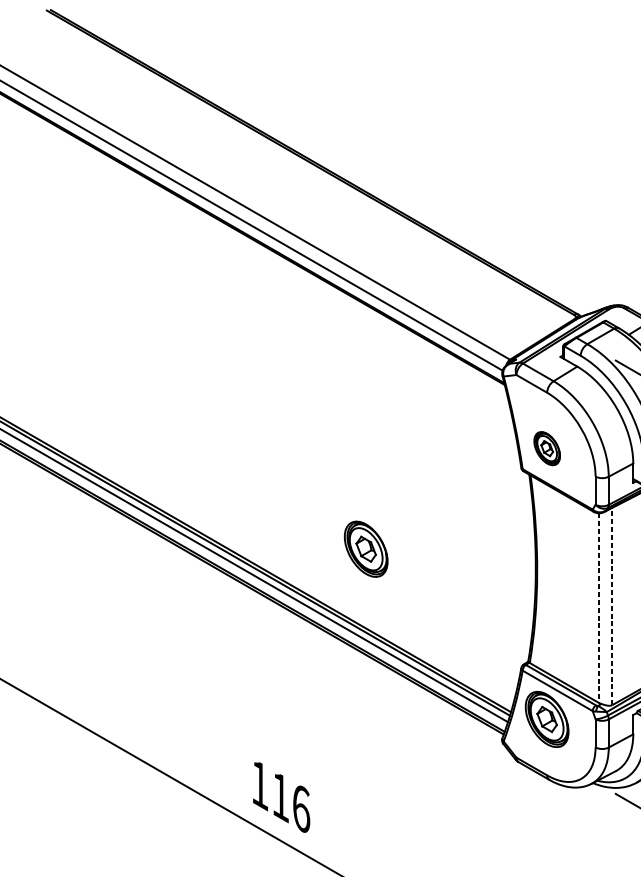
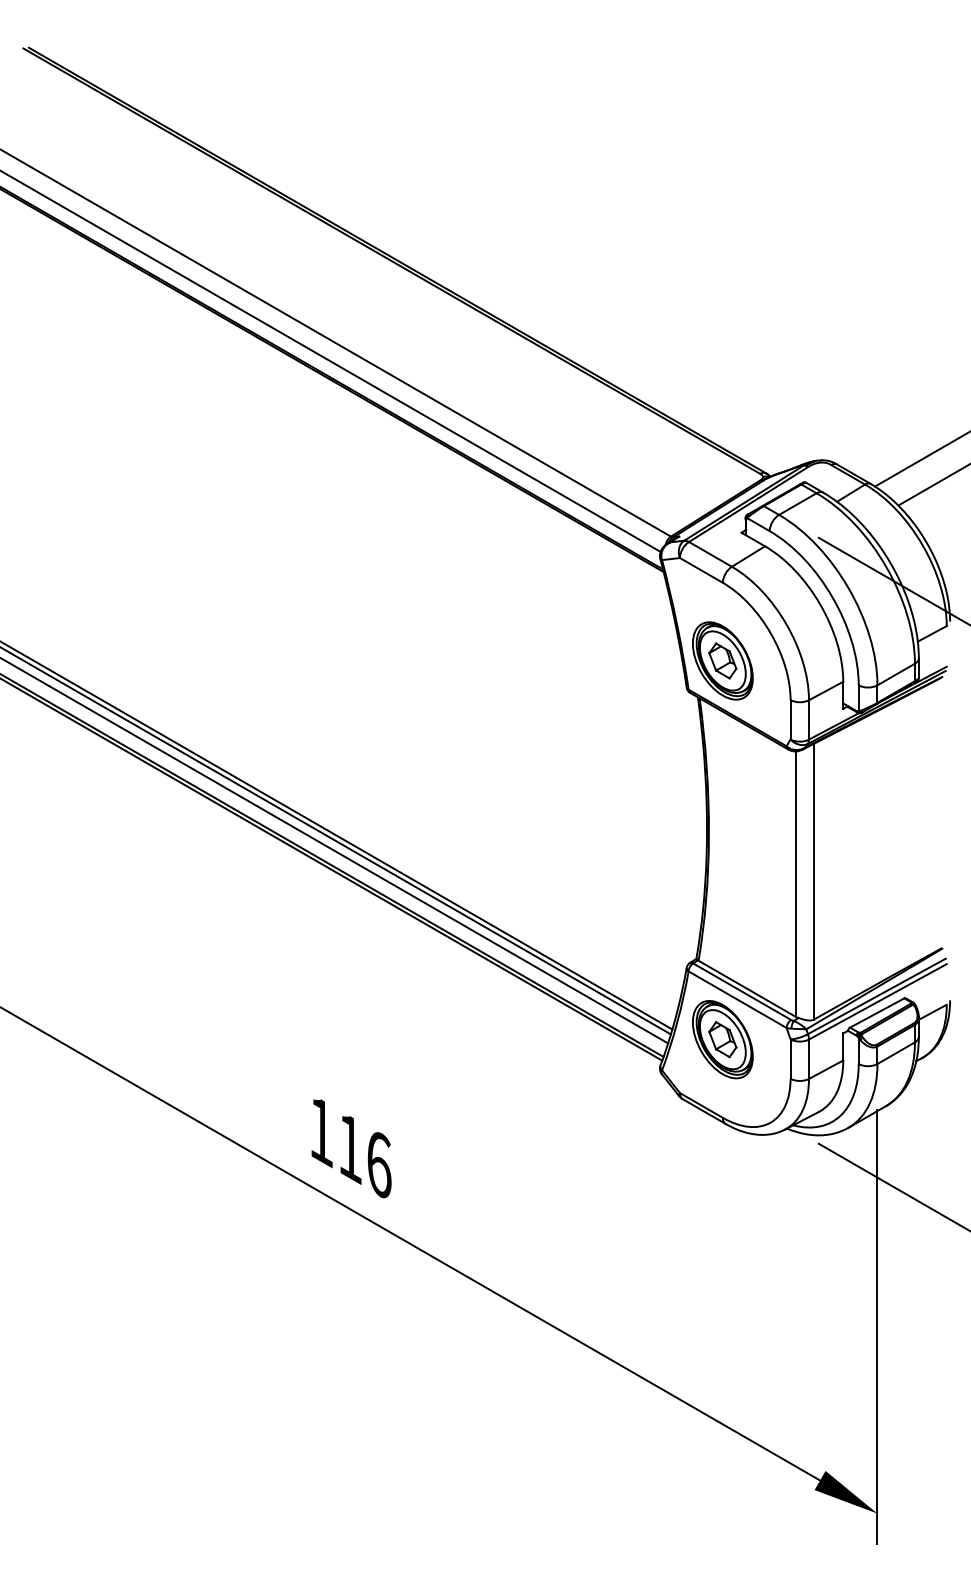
part: (546, 448) -> (722, 660), size x1.67
part: (365, 549) -> (469, 801), removed
line: (611, 606) -> (813, 881), dashed -> solid
line: (599, 608) -> (795, 884), dashed -> solid

